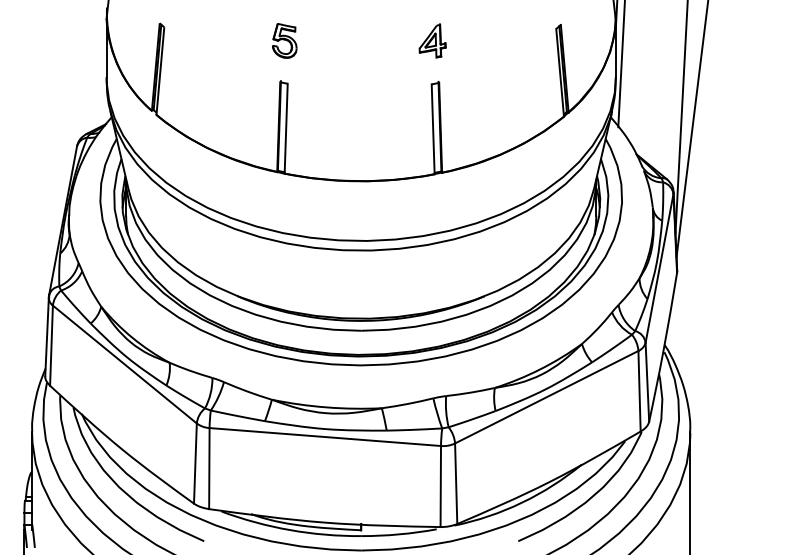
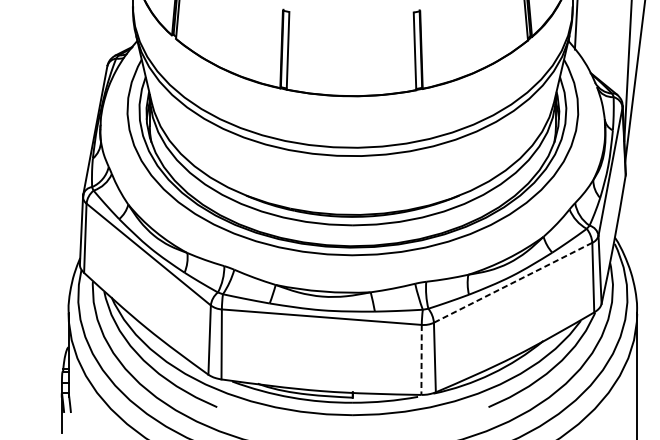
line: (546, 397) -> (512, 283), solid -> dashed
line: (440, 486) -> (421, 359), solid -> dashed

